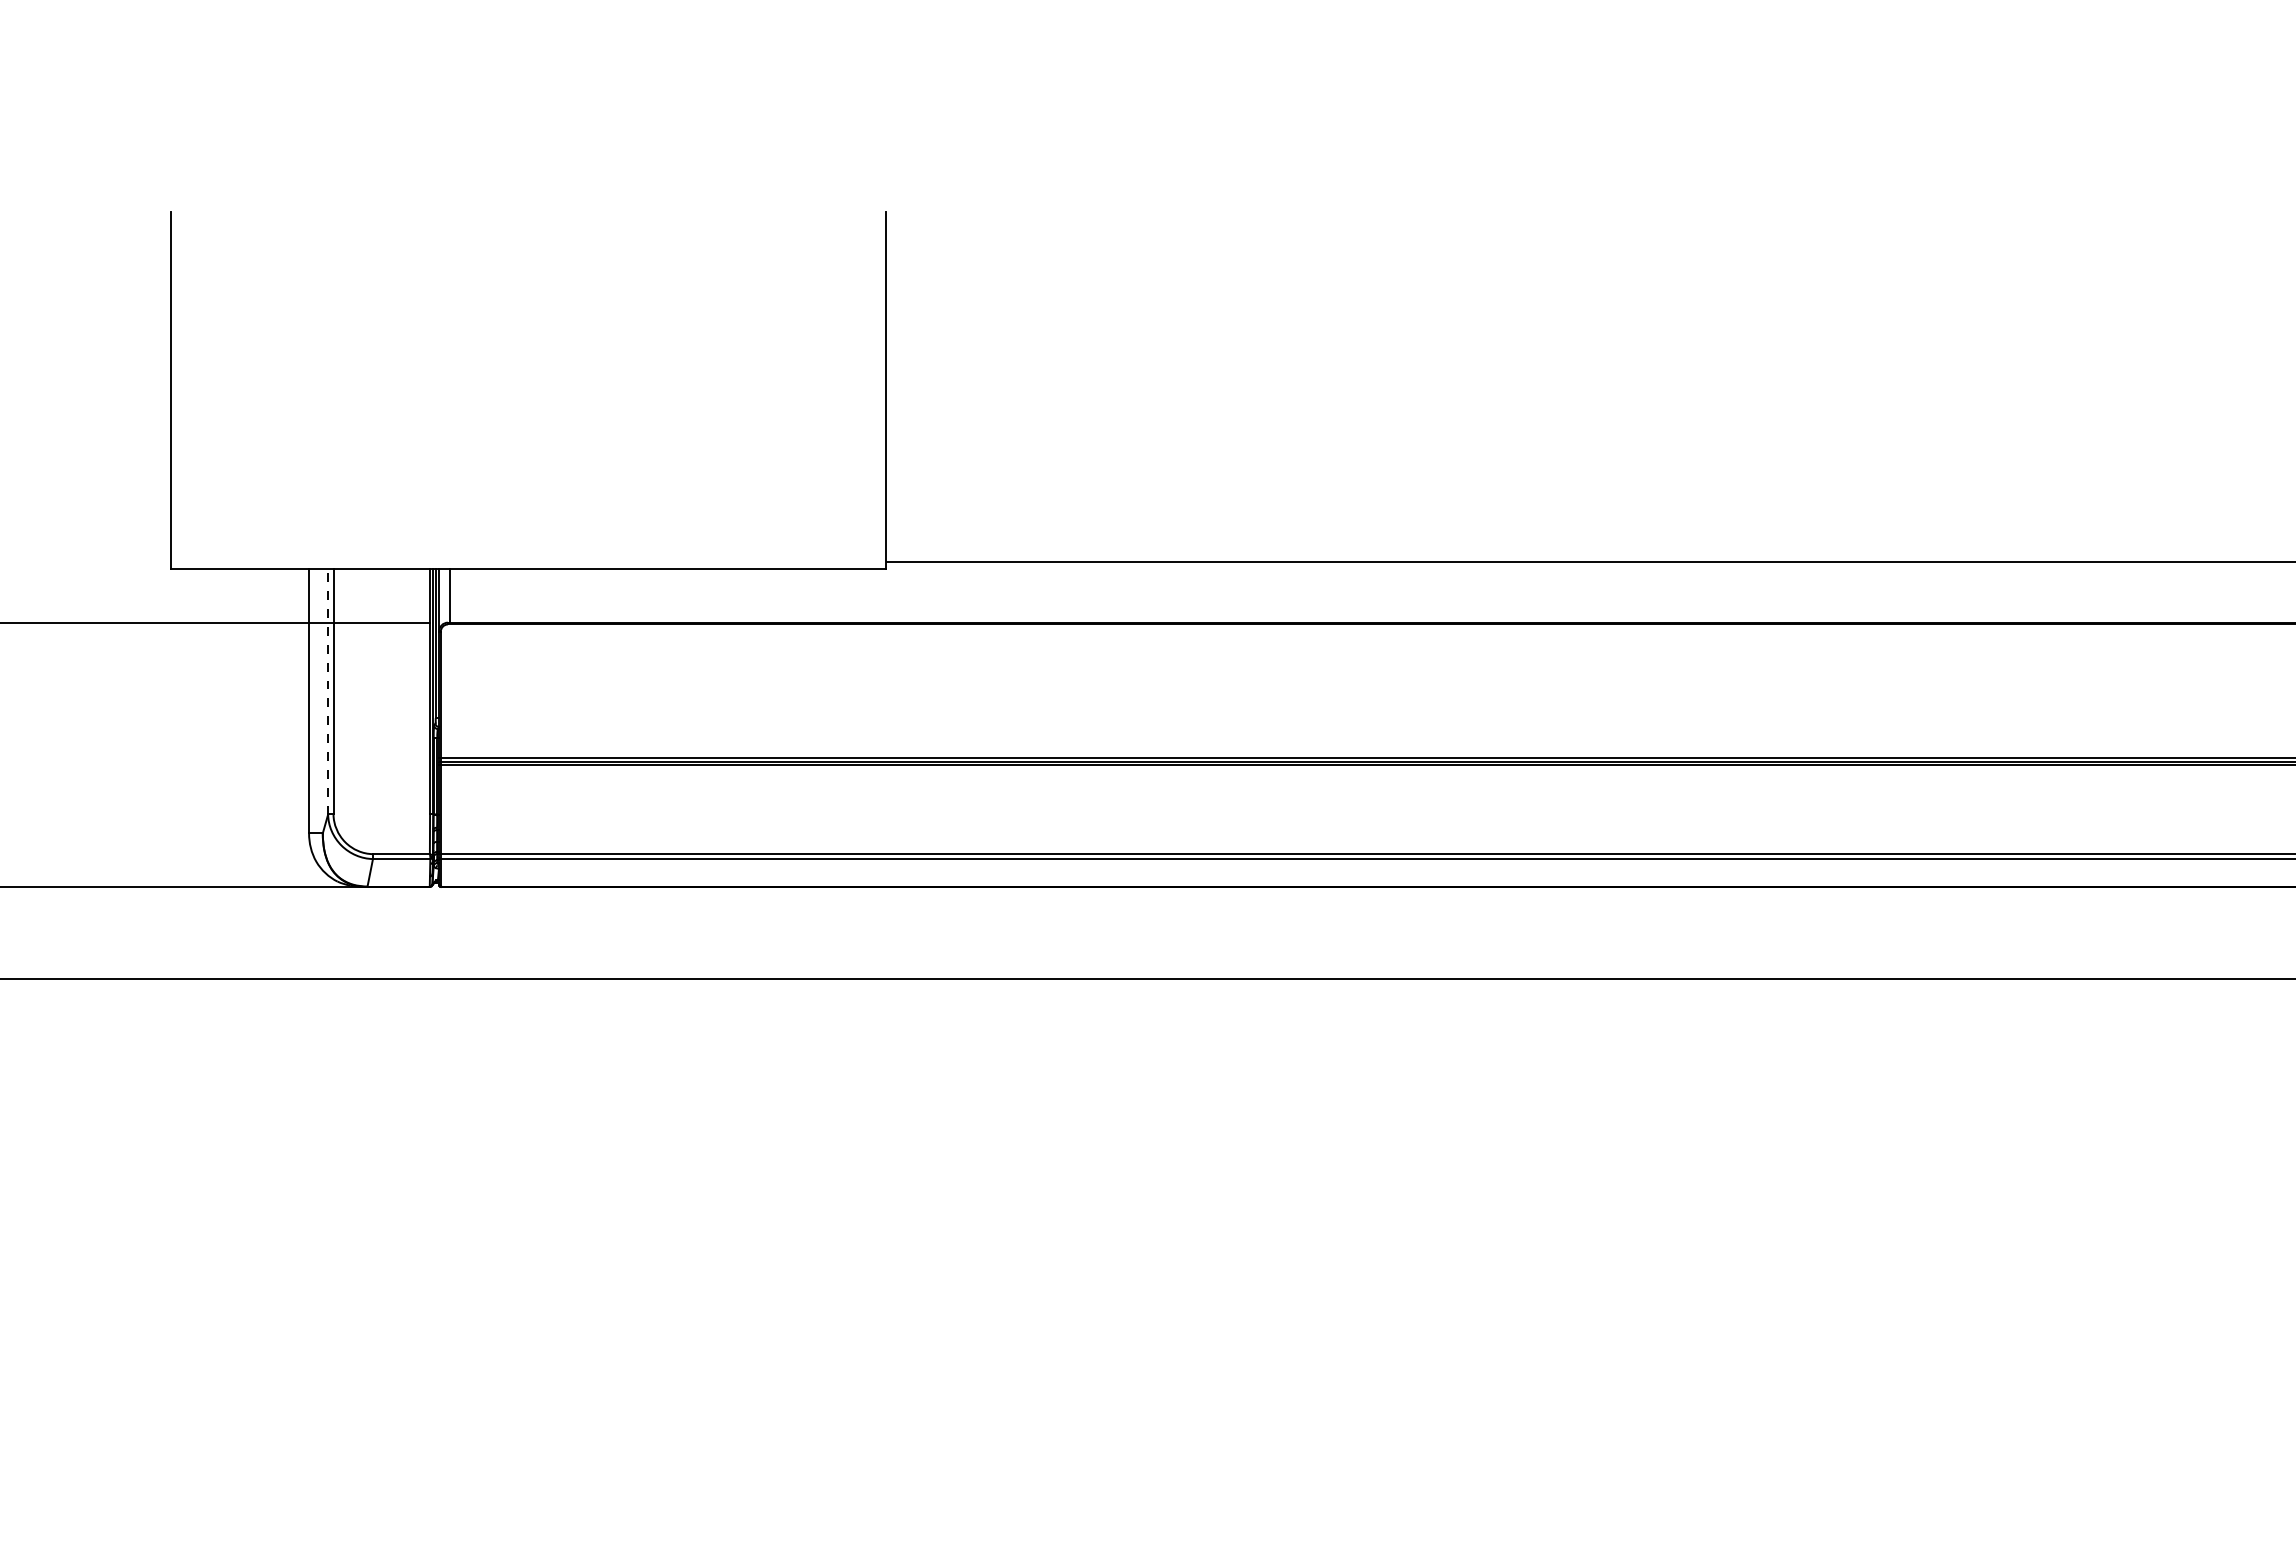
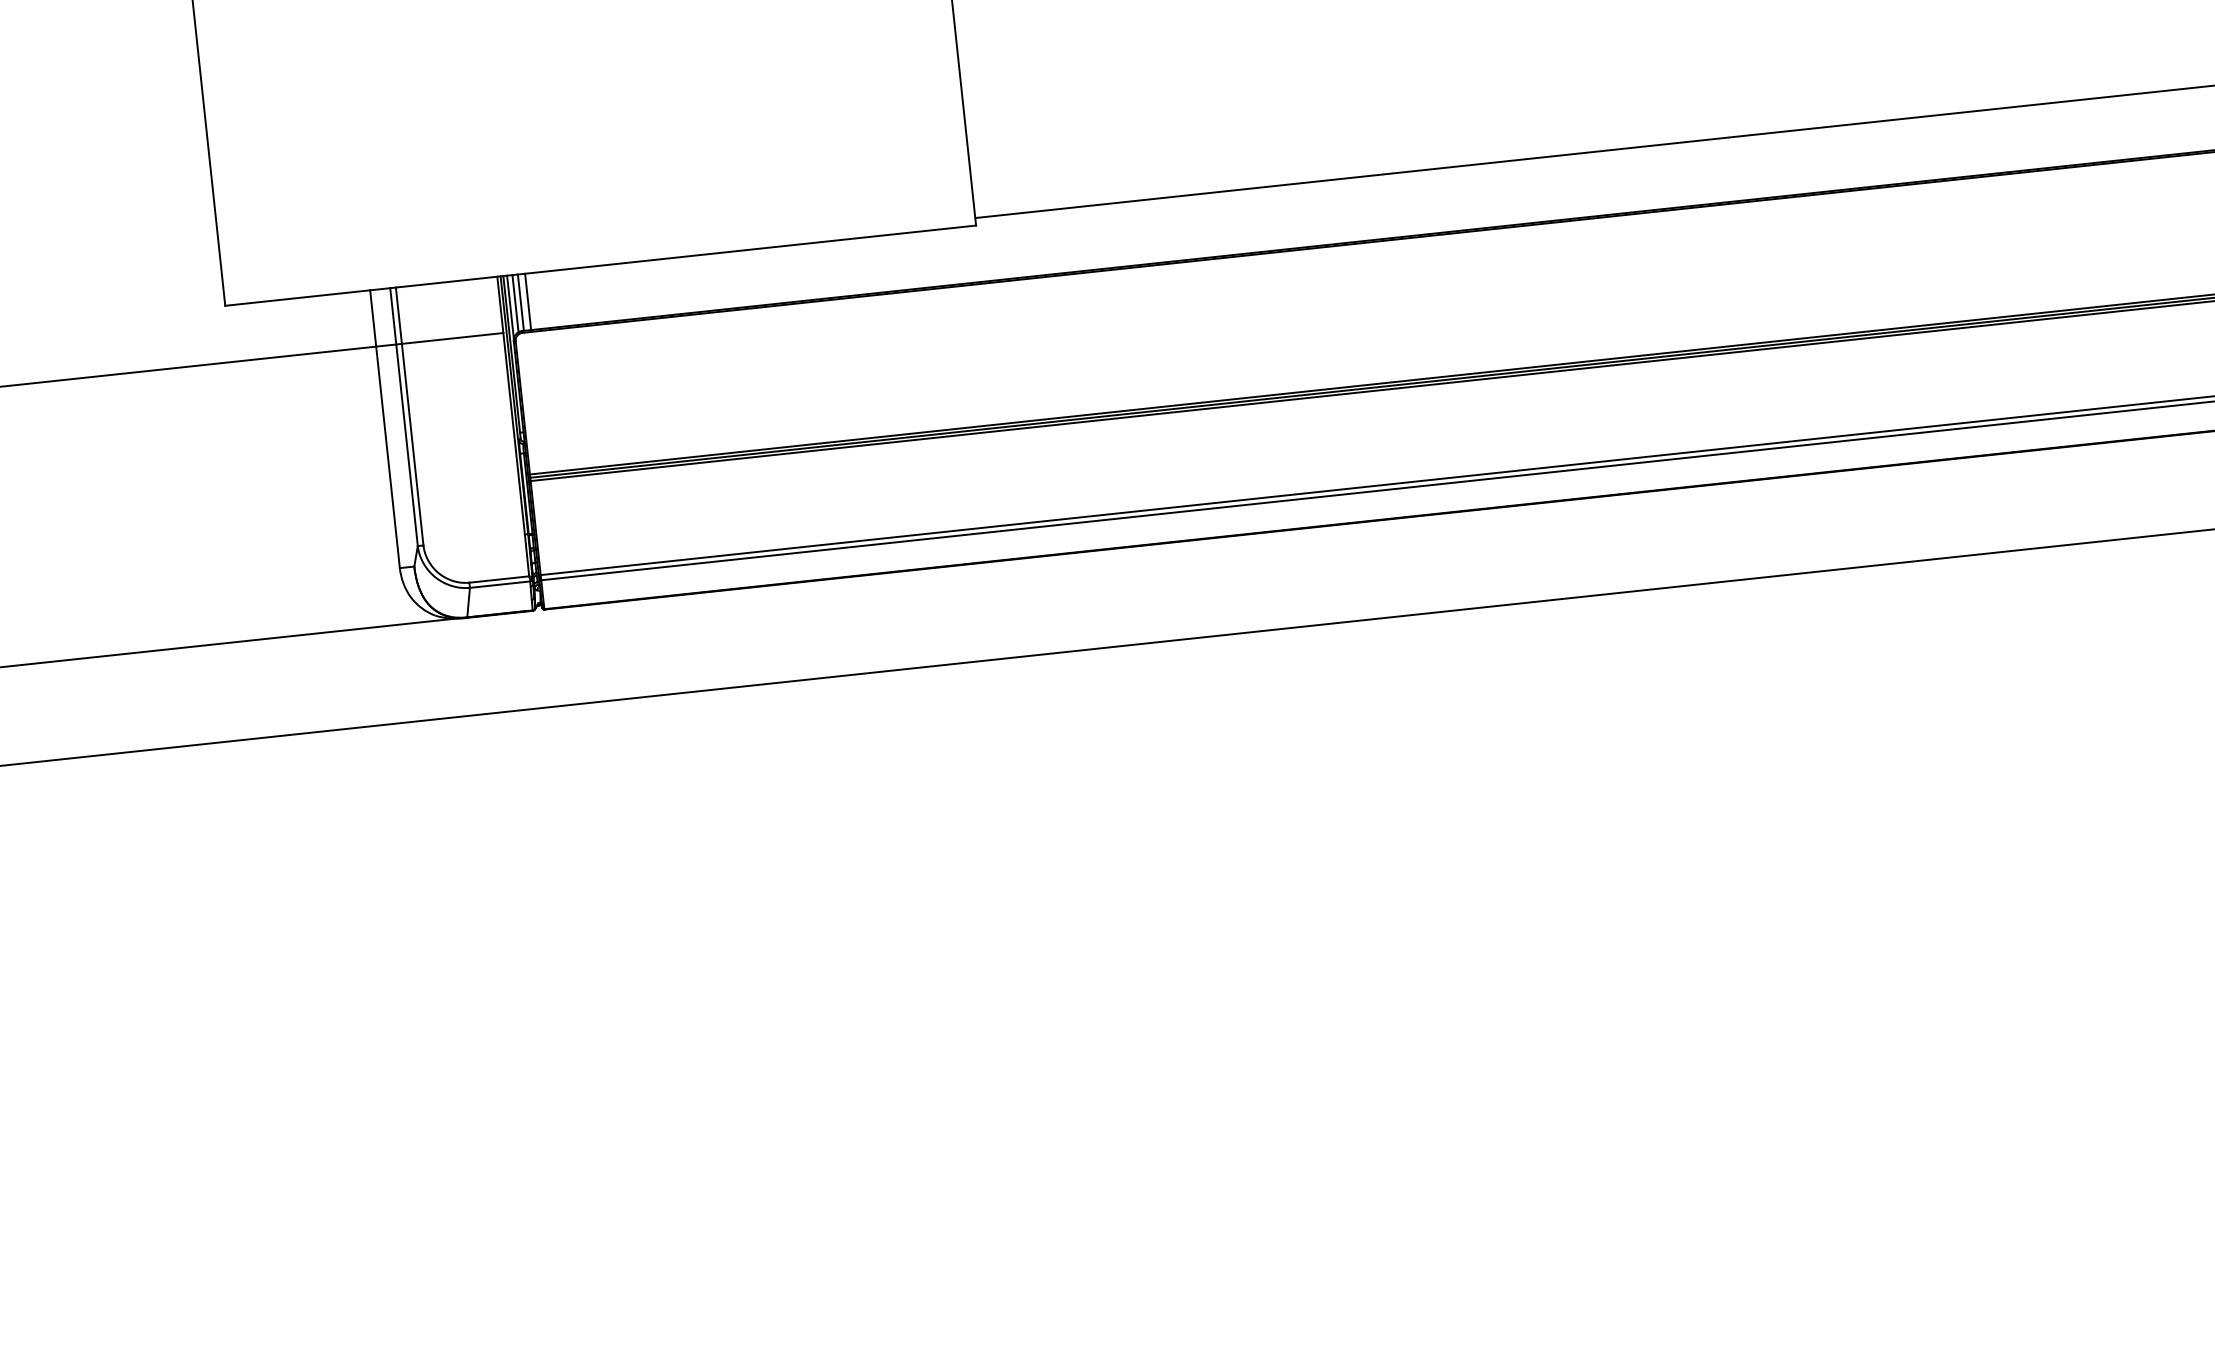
line: (456, 595) -> (528, 301), added
line: (444, 596) -> (515, 303), added
line: (328, 691) -> (404, 416), dashed -> solid

